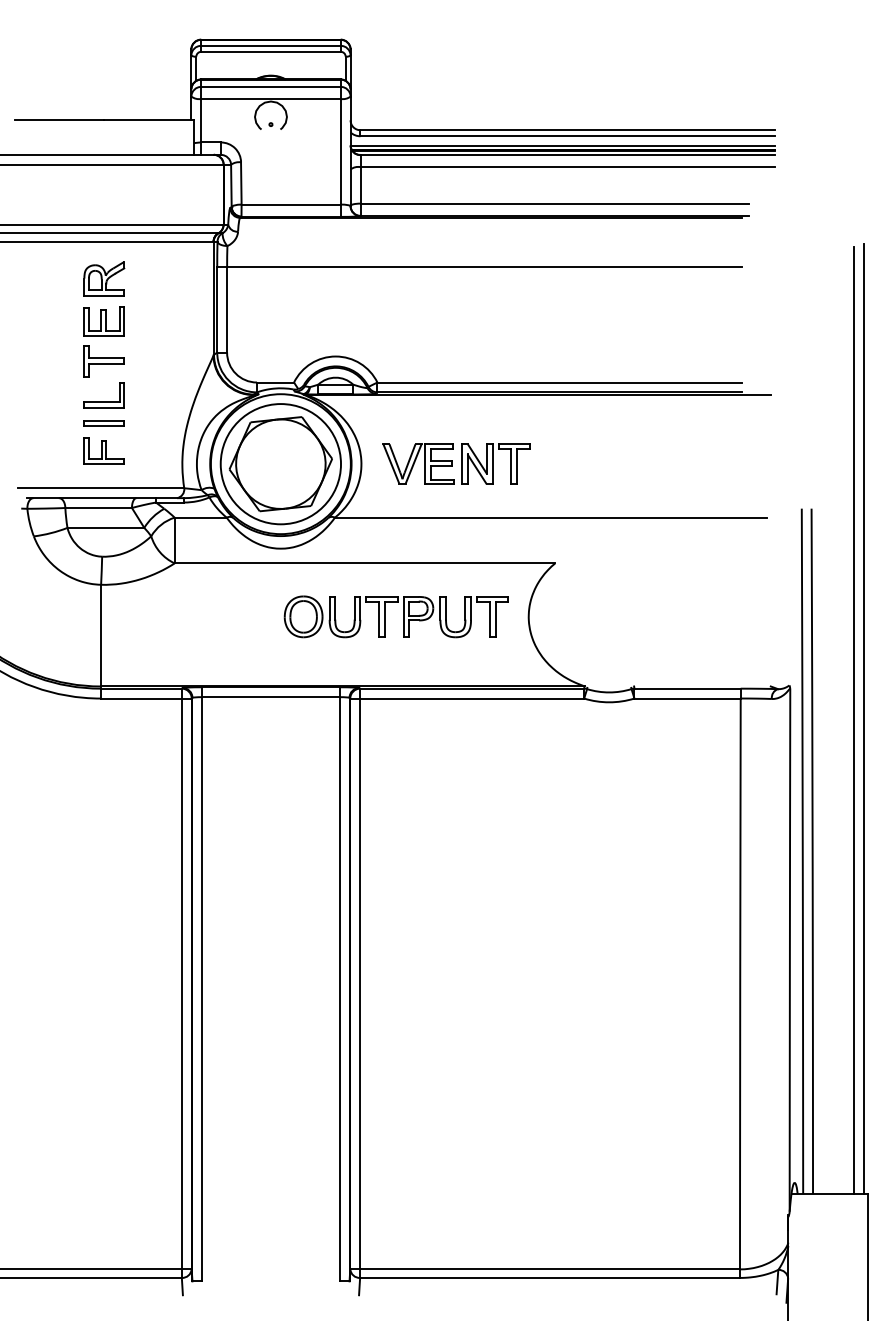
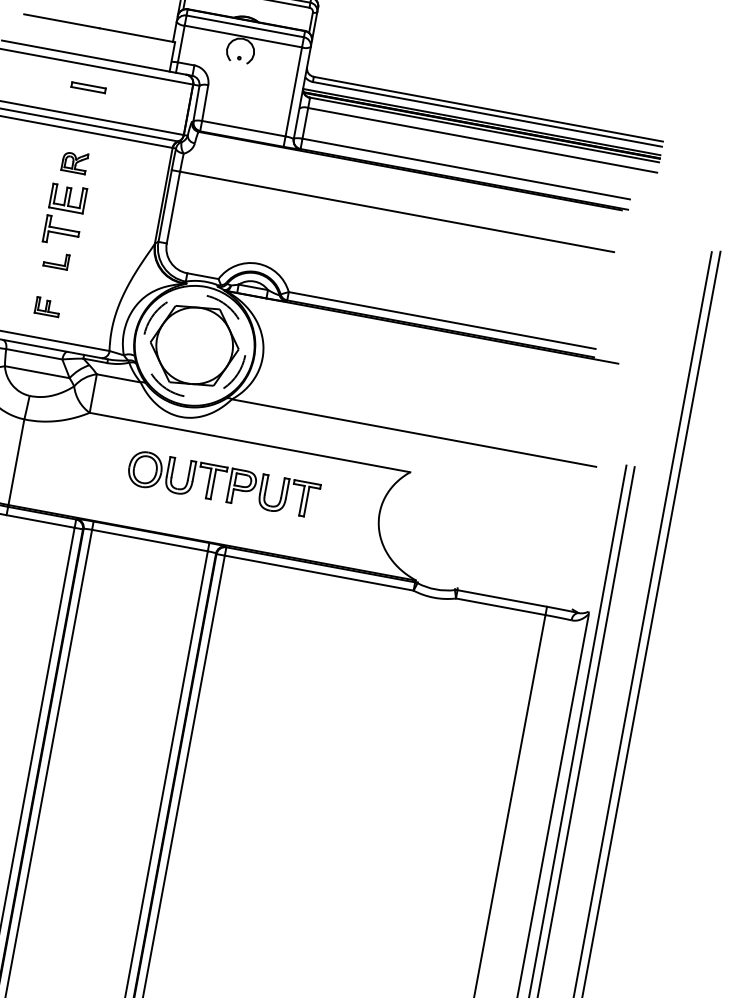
part: (104, 278) -> (75, 161), size x0.7
part: (103, 395) -> (55, 260), size x0.7
part: (103, 423) -> (87, 87), moved
part: (103, 450) -> (47, 306), size x0.7
part: (456, 463) -> (342, 372), removed
circle: (280, 464) -> (194, 346), solid -> dashed
part: (403, 616) -> (229, 485), moved

